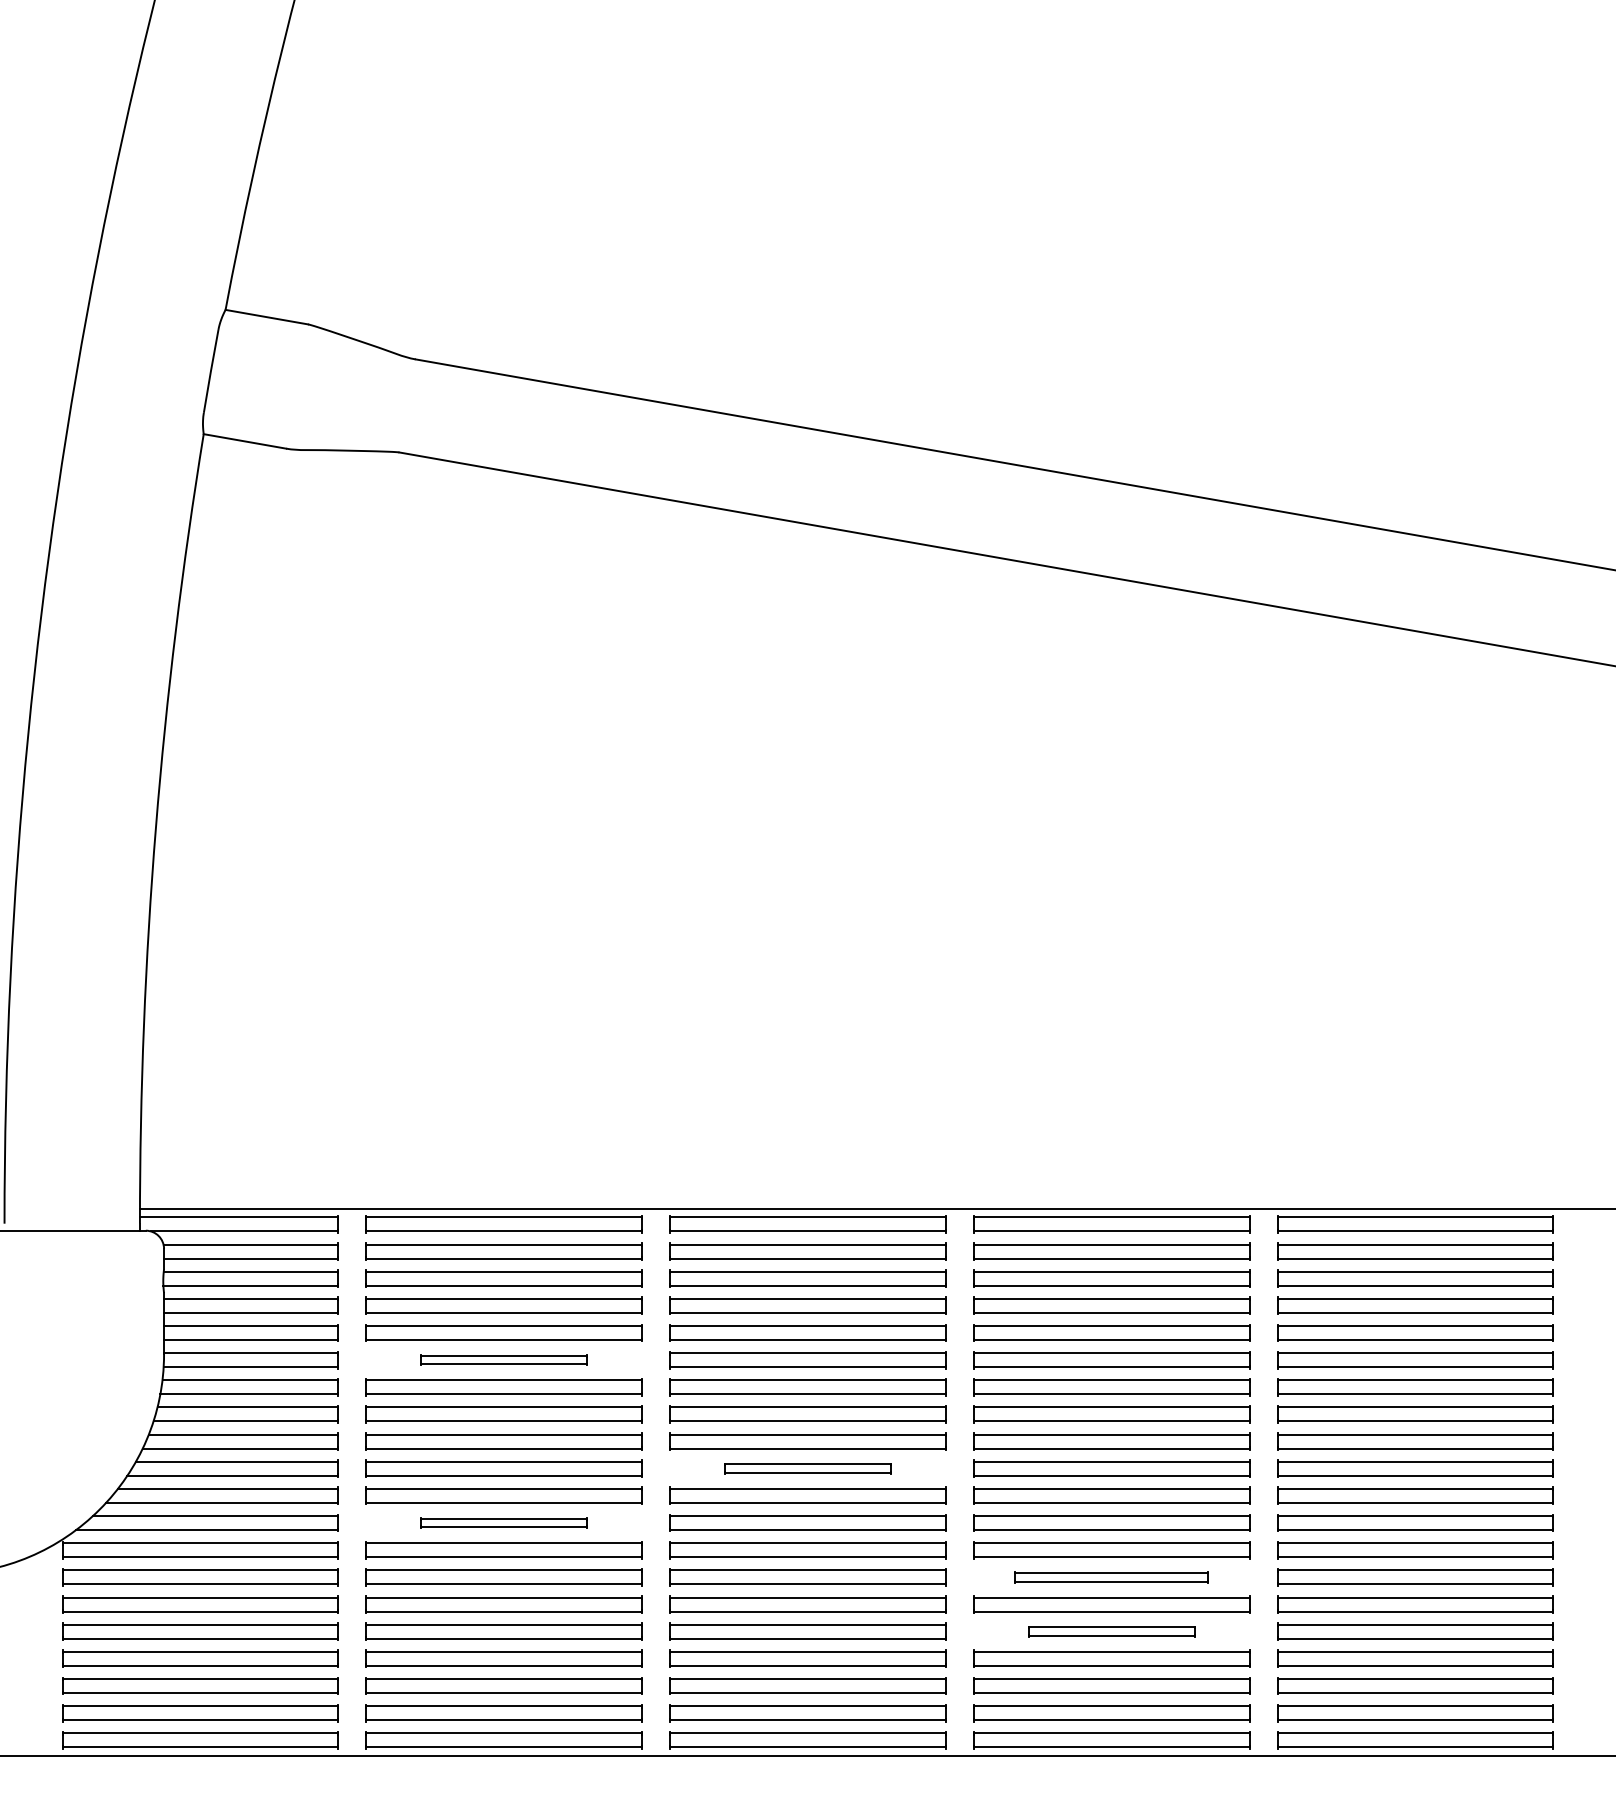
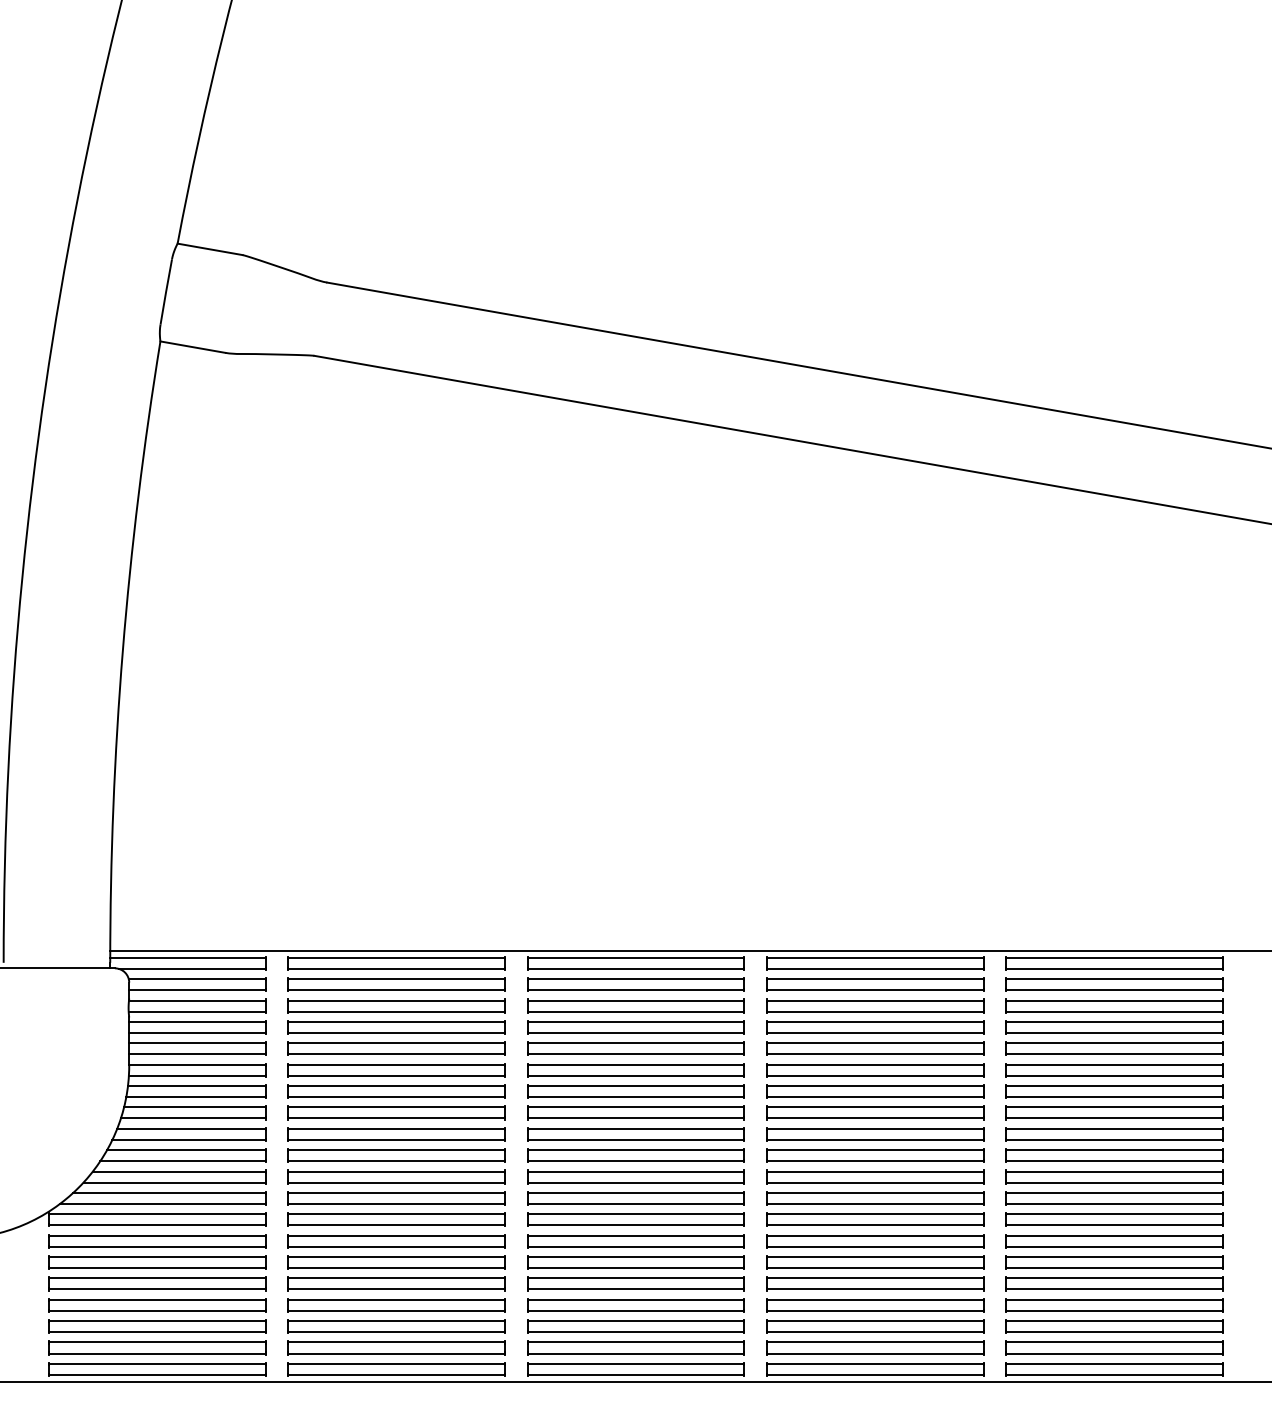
part: (503, 1360) -> (396, 1070), size x1.67
part: (807, 1468) -> (635, 1155), size x1.67
part: (503, 1522) -> (396, 1197), size x1.67
part: (1111, 1577) -> (874, 1241), size x1.43
part: (1111, 1631) -> (874, 1283), size x1.67

